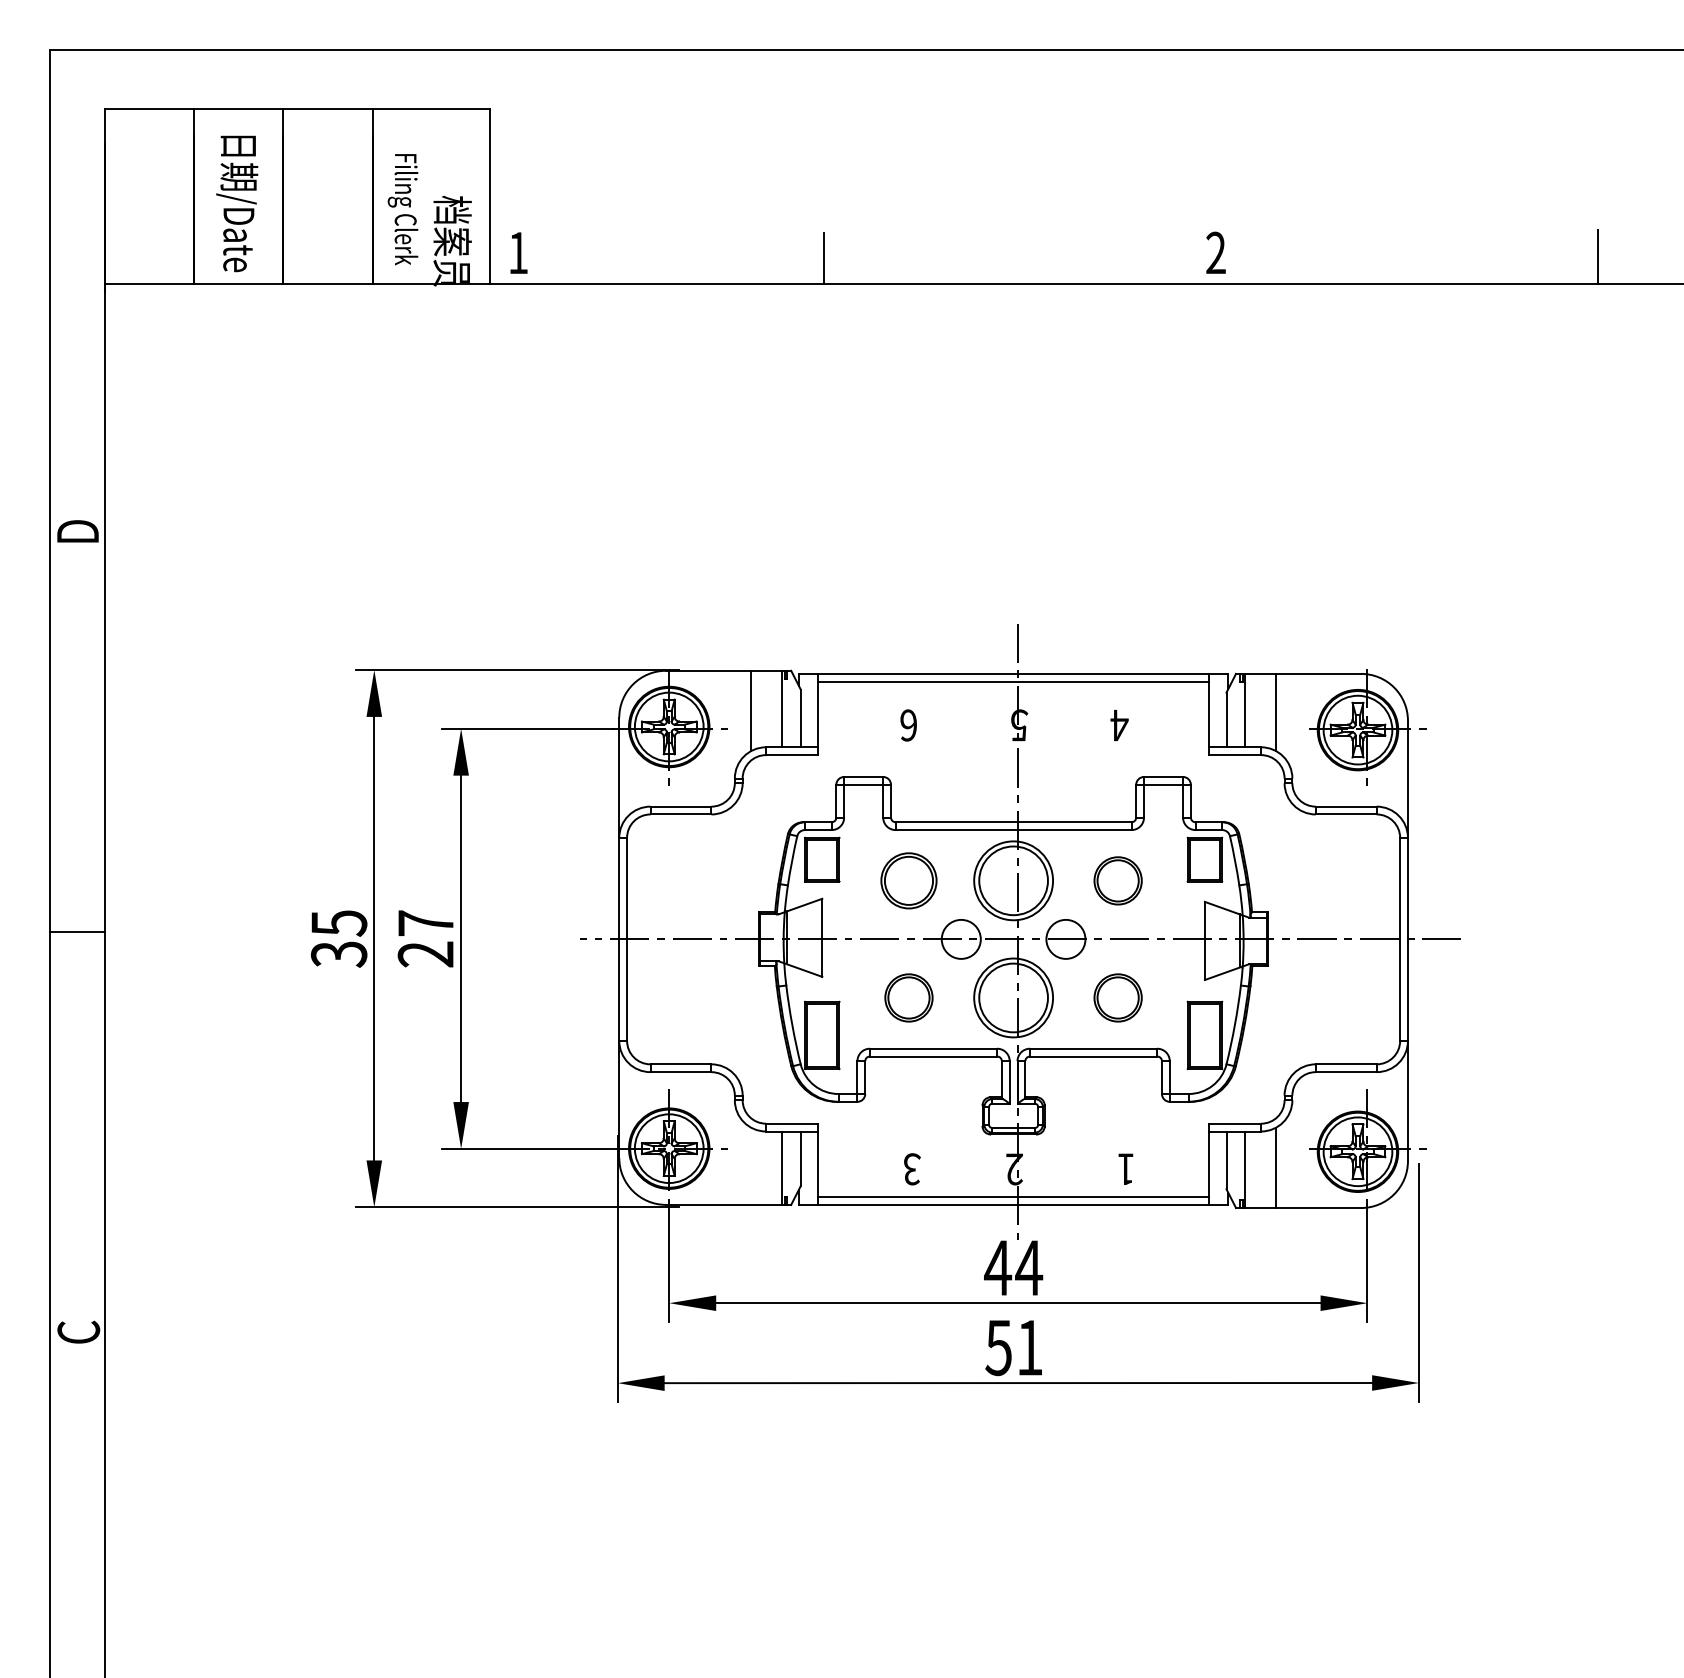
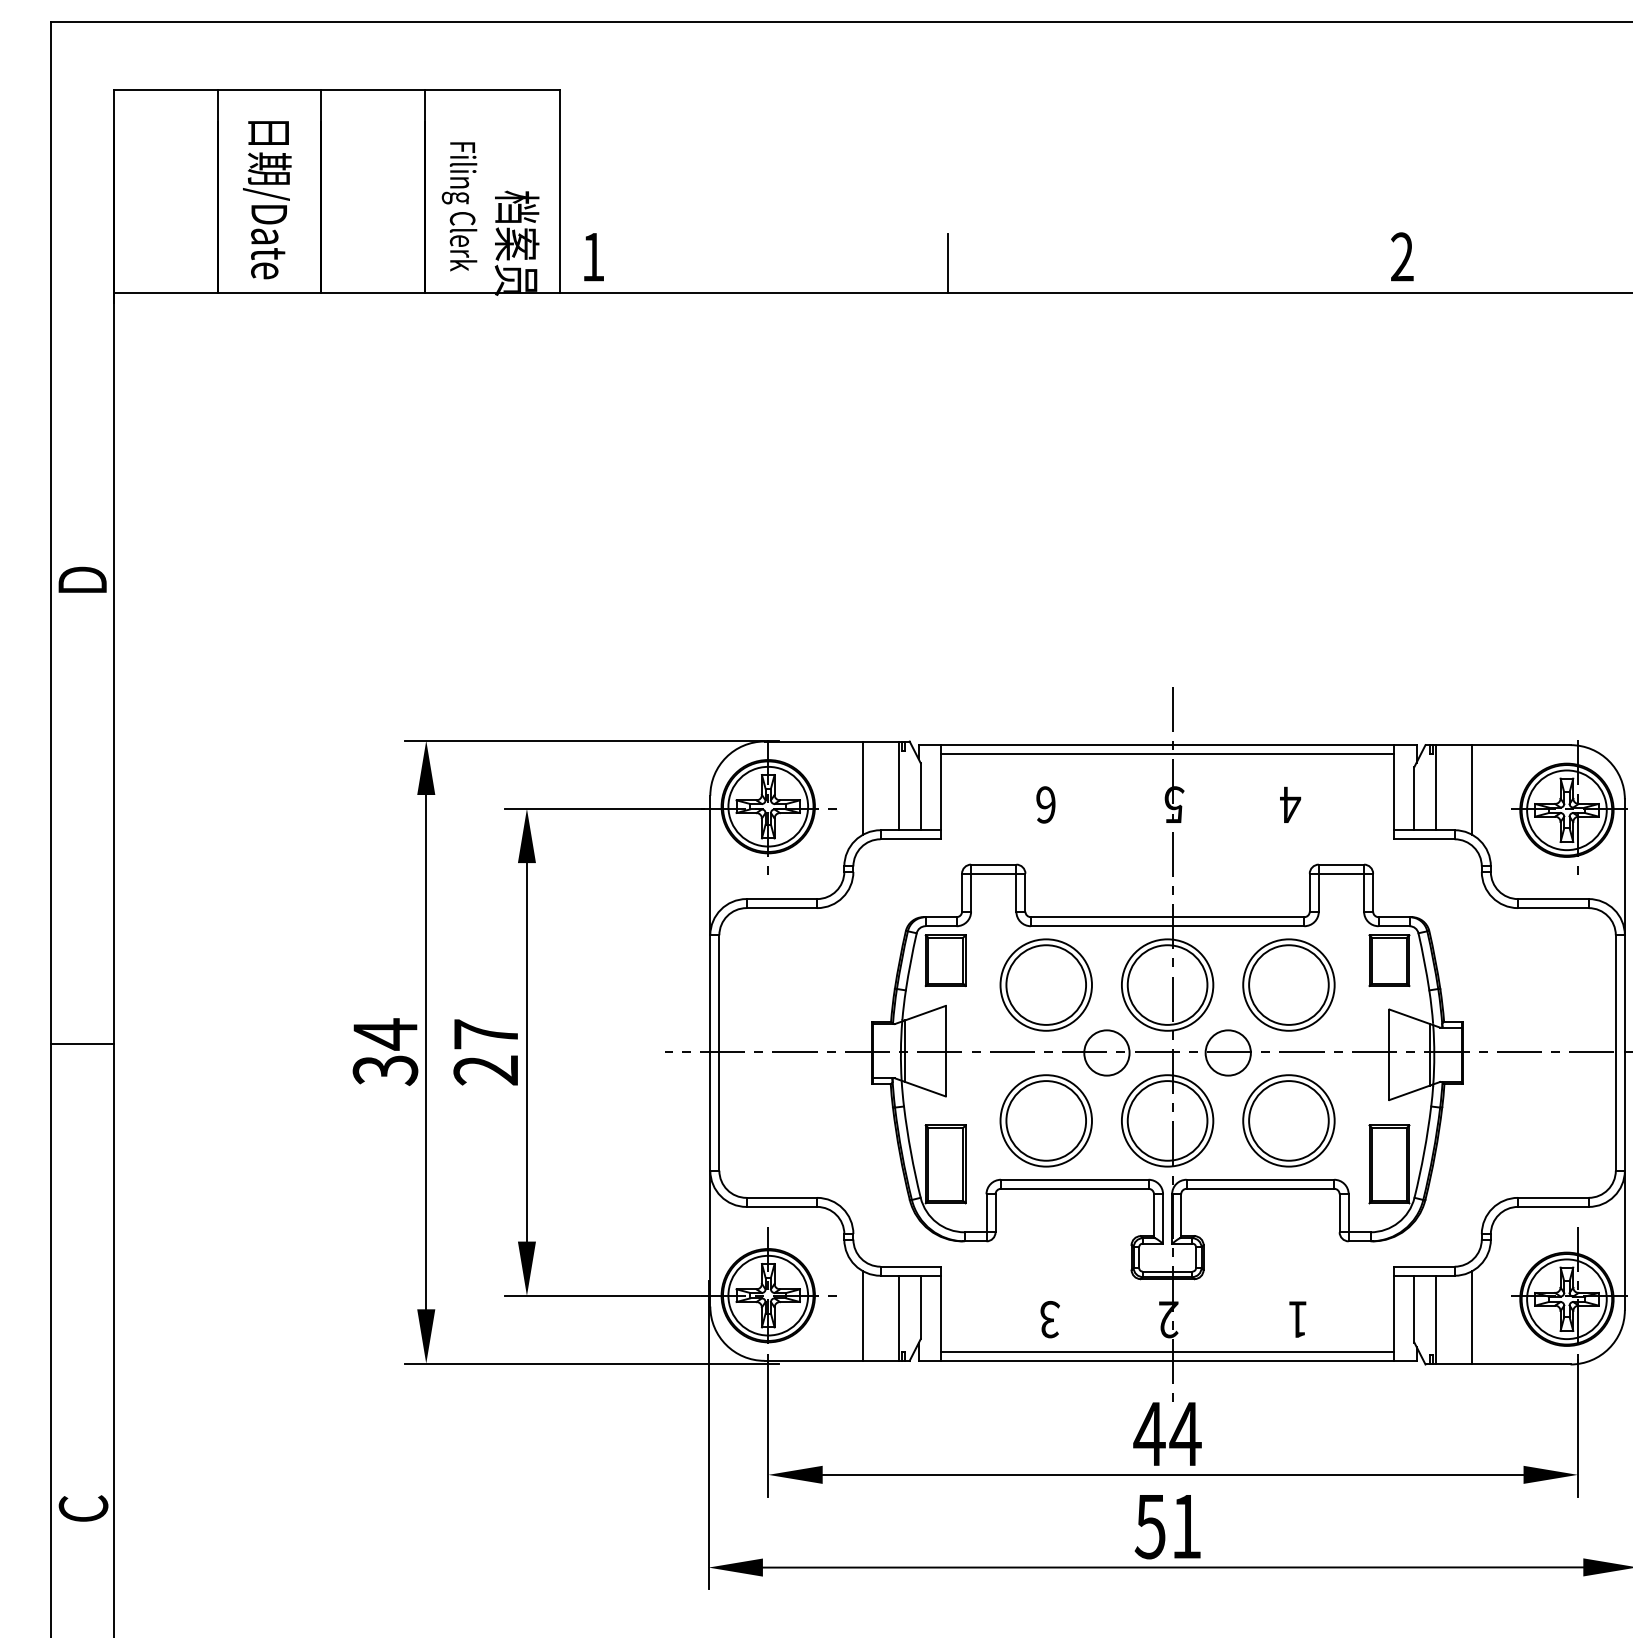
part: (908, 880) -> (1045, 984), size x1.43
part: (1117, 880) -> (1288, 984), size x1.67
text: (339, 923) -> (385, 1034), 35 -> 34
part: (908, 997) -> (1045, 1120), size x1.67
part: (1117, 997) -> (1288, 1120), size x1.67
line: (750, 1165) -> (862, 1315), added

